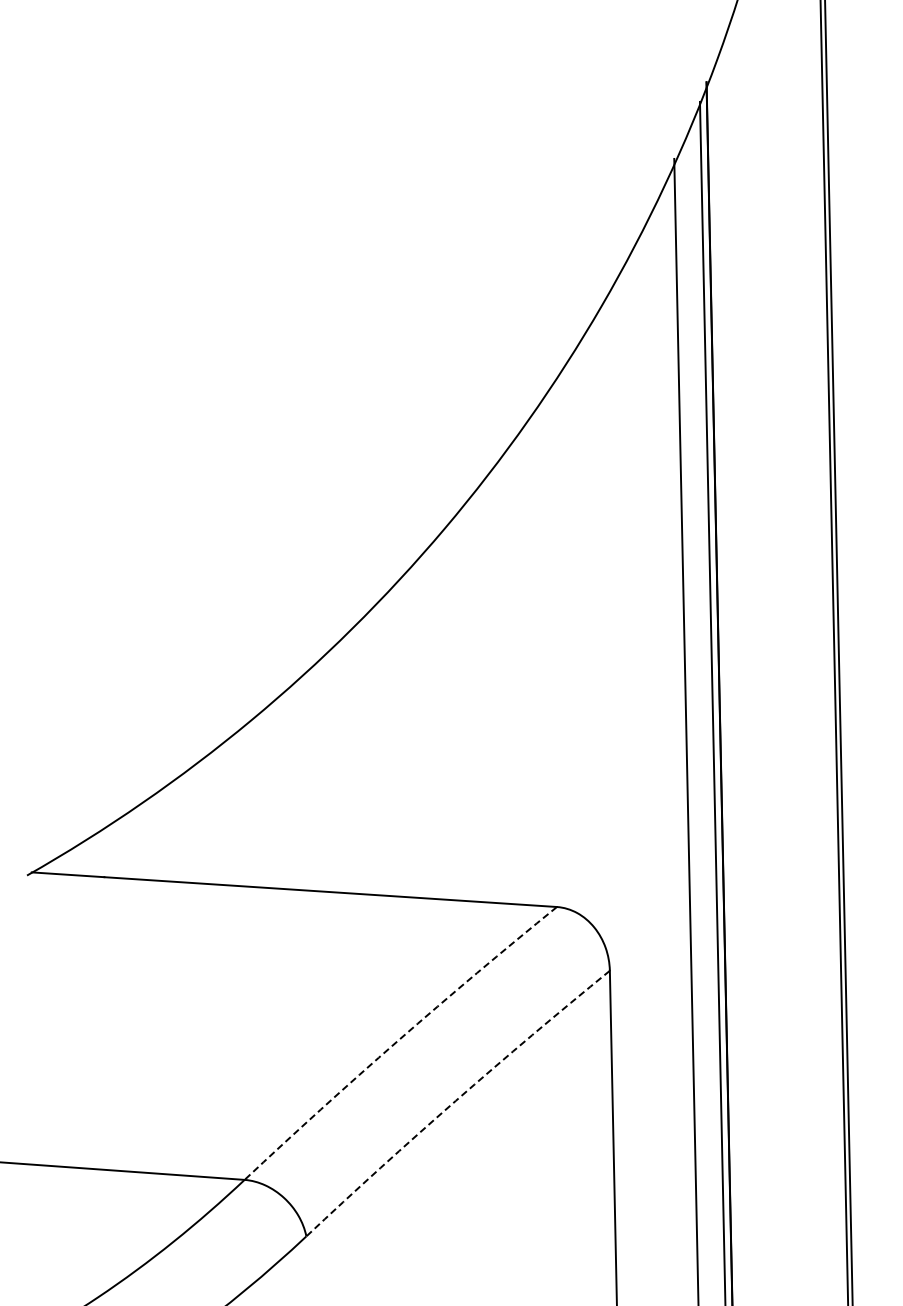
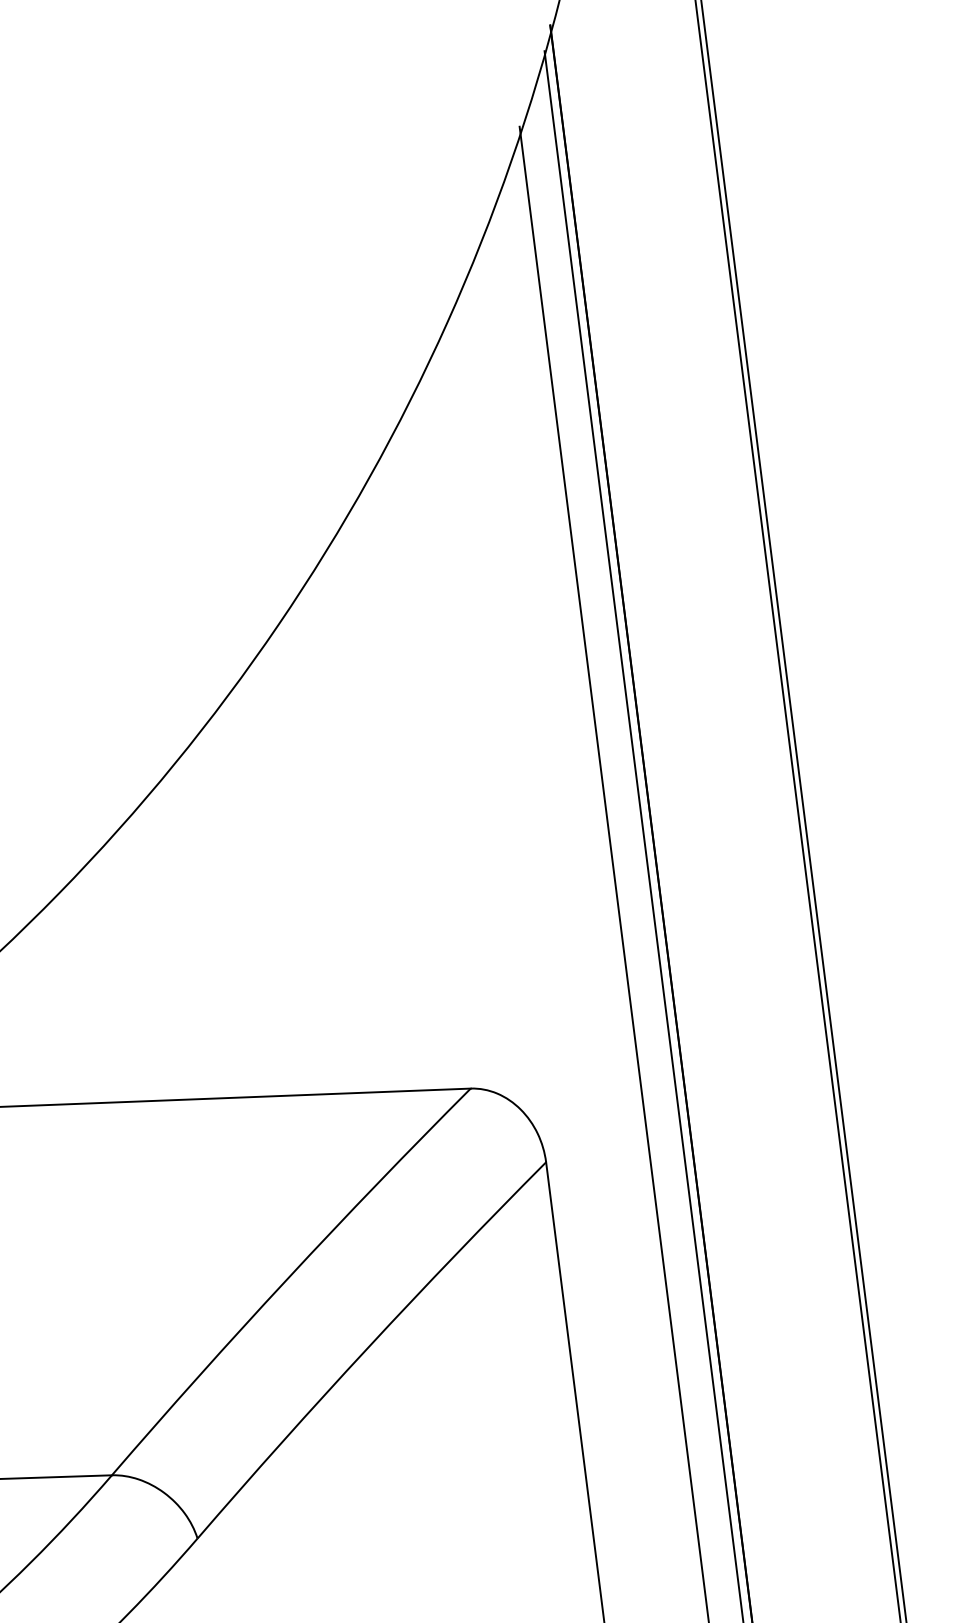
arc: (398, 1040) -> (288, 1278), dashed -> solid
arc: (455, 1100) -> (368, 1346), dashed -> solid

